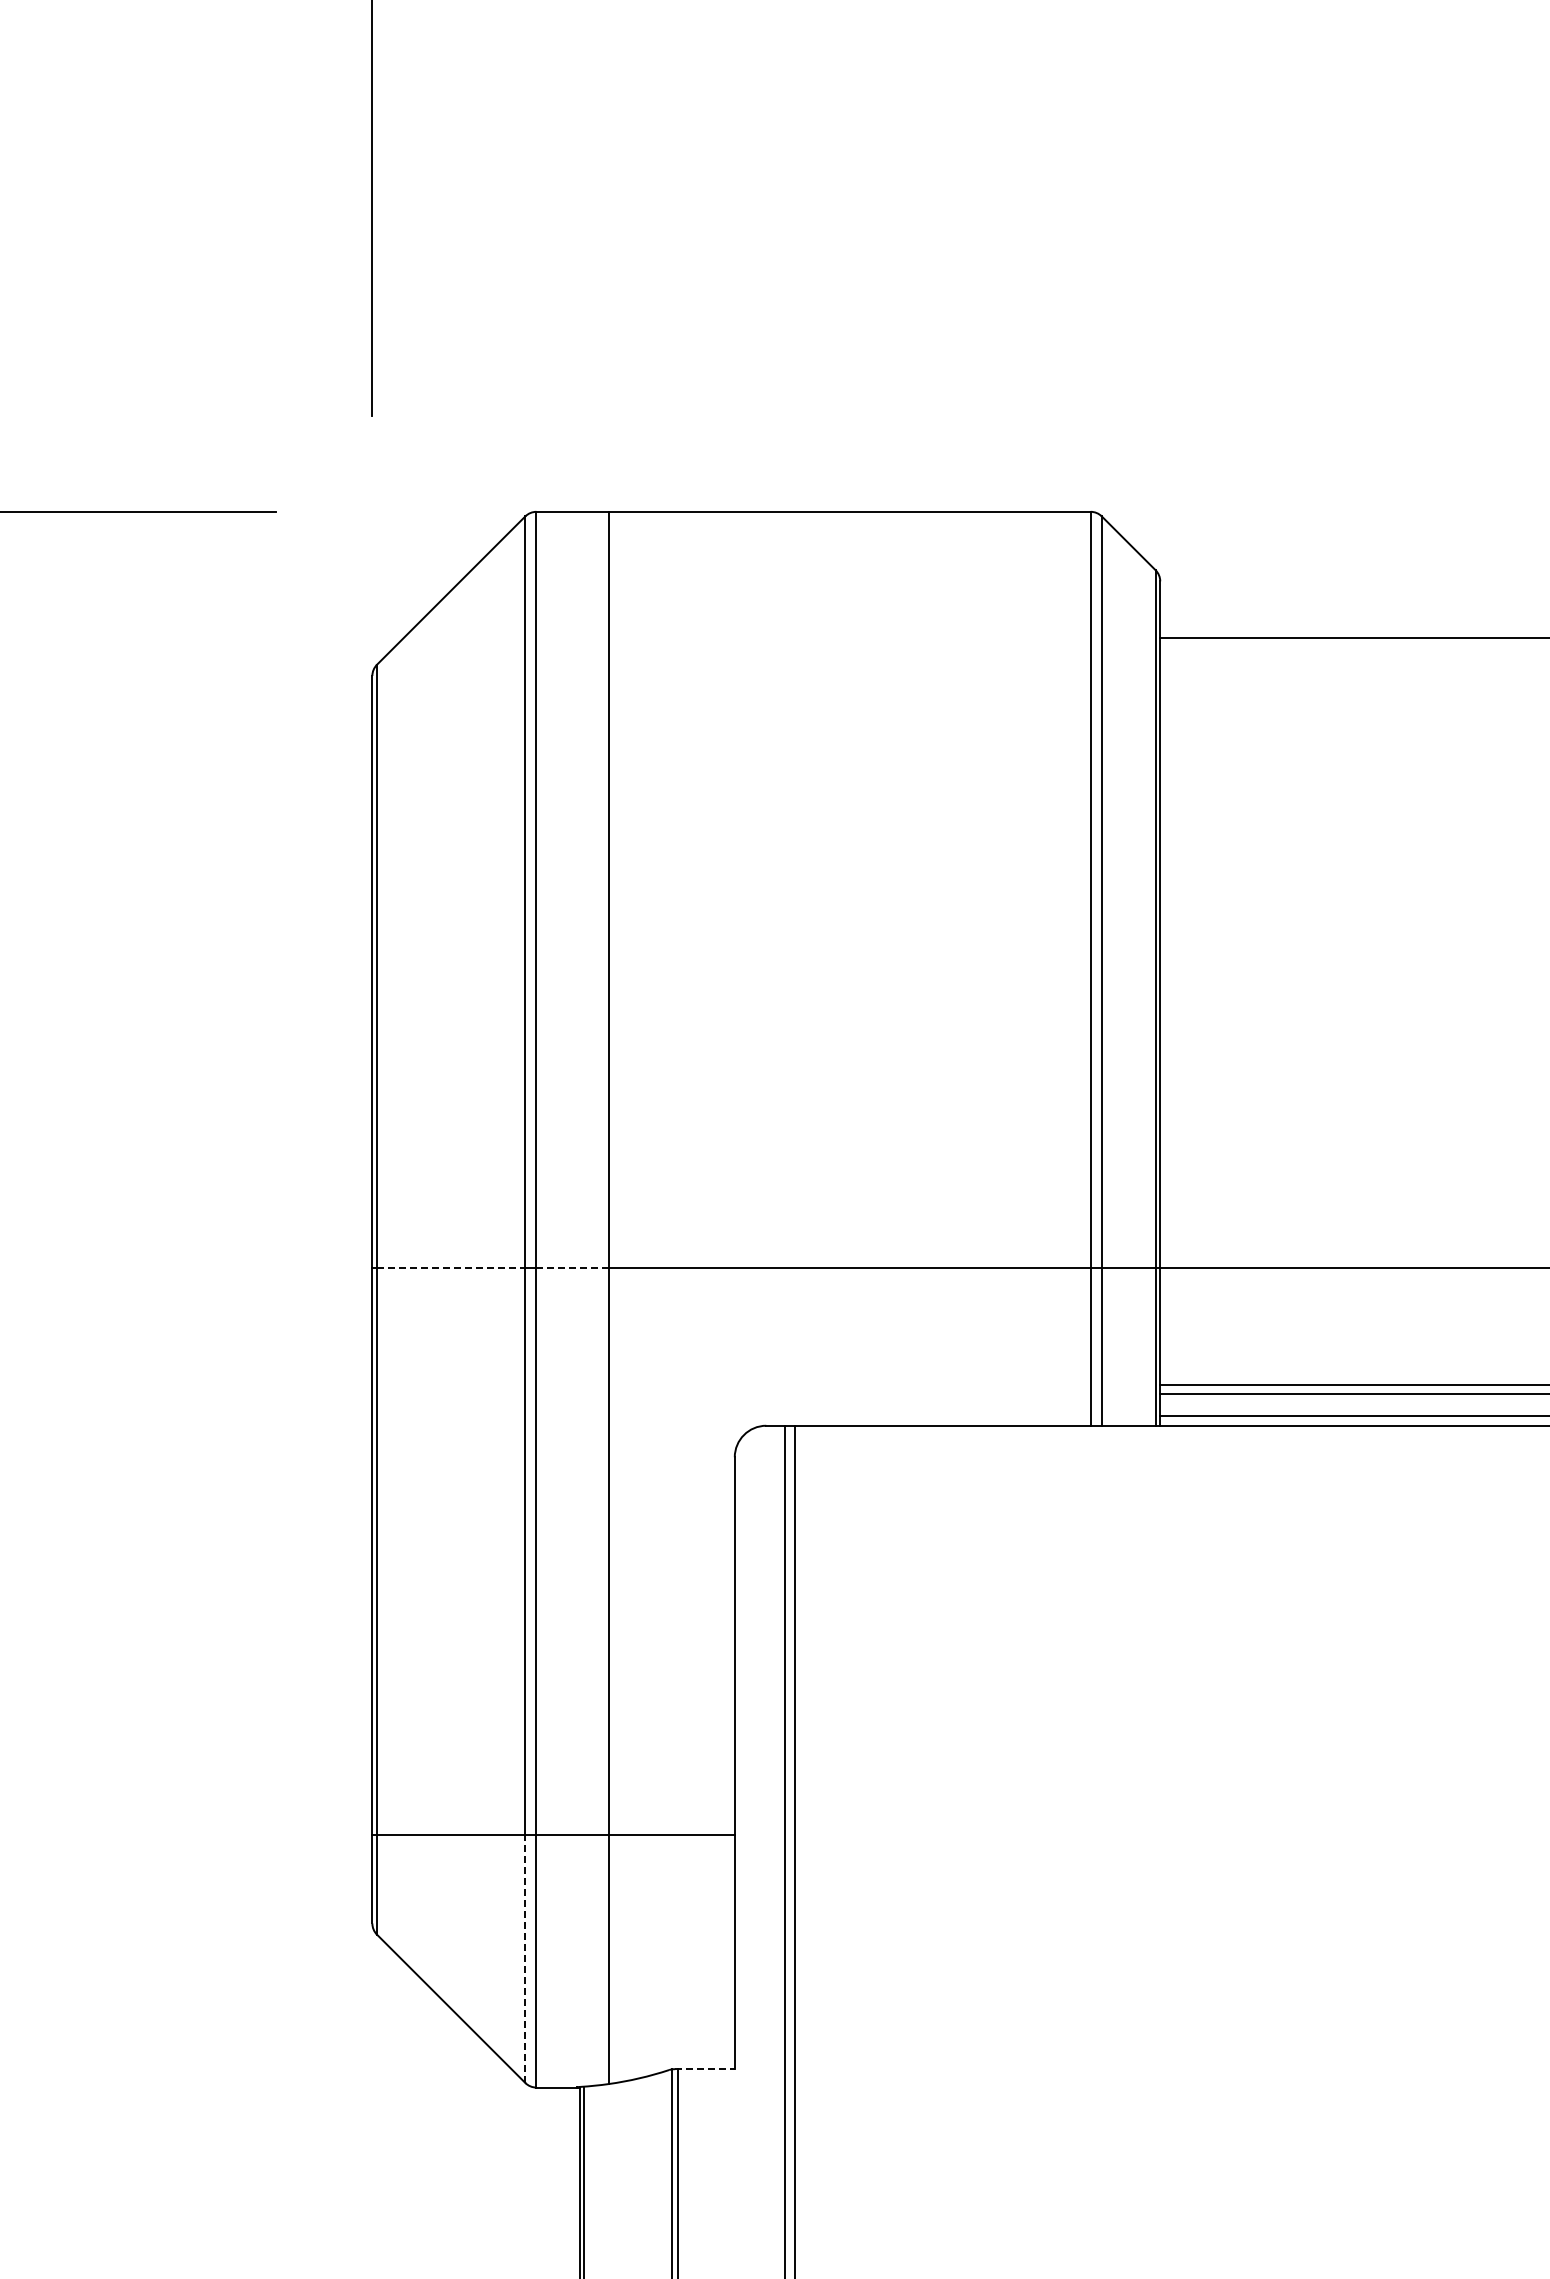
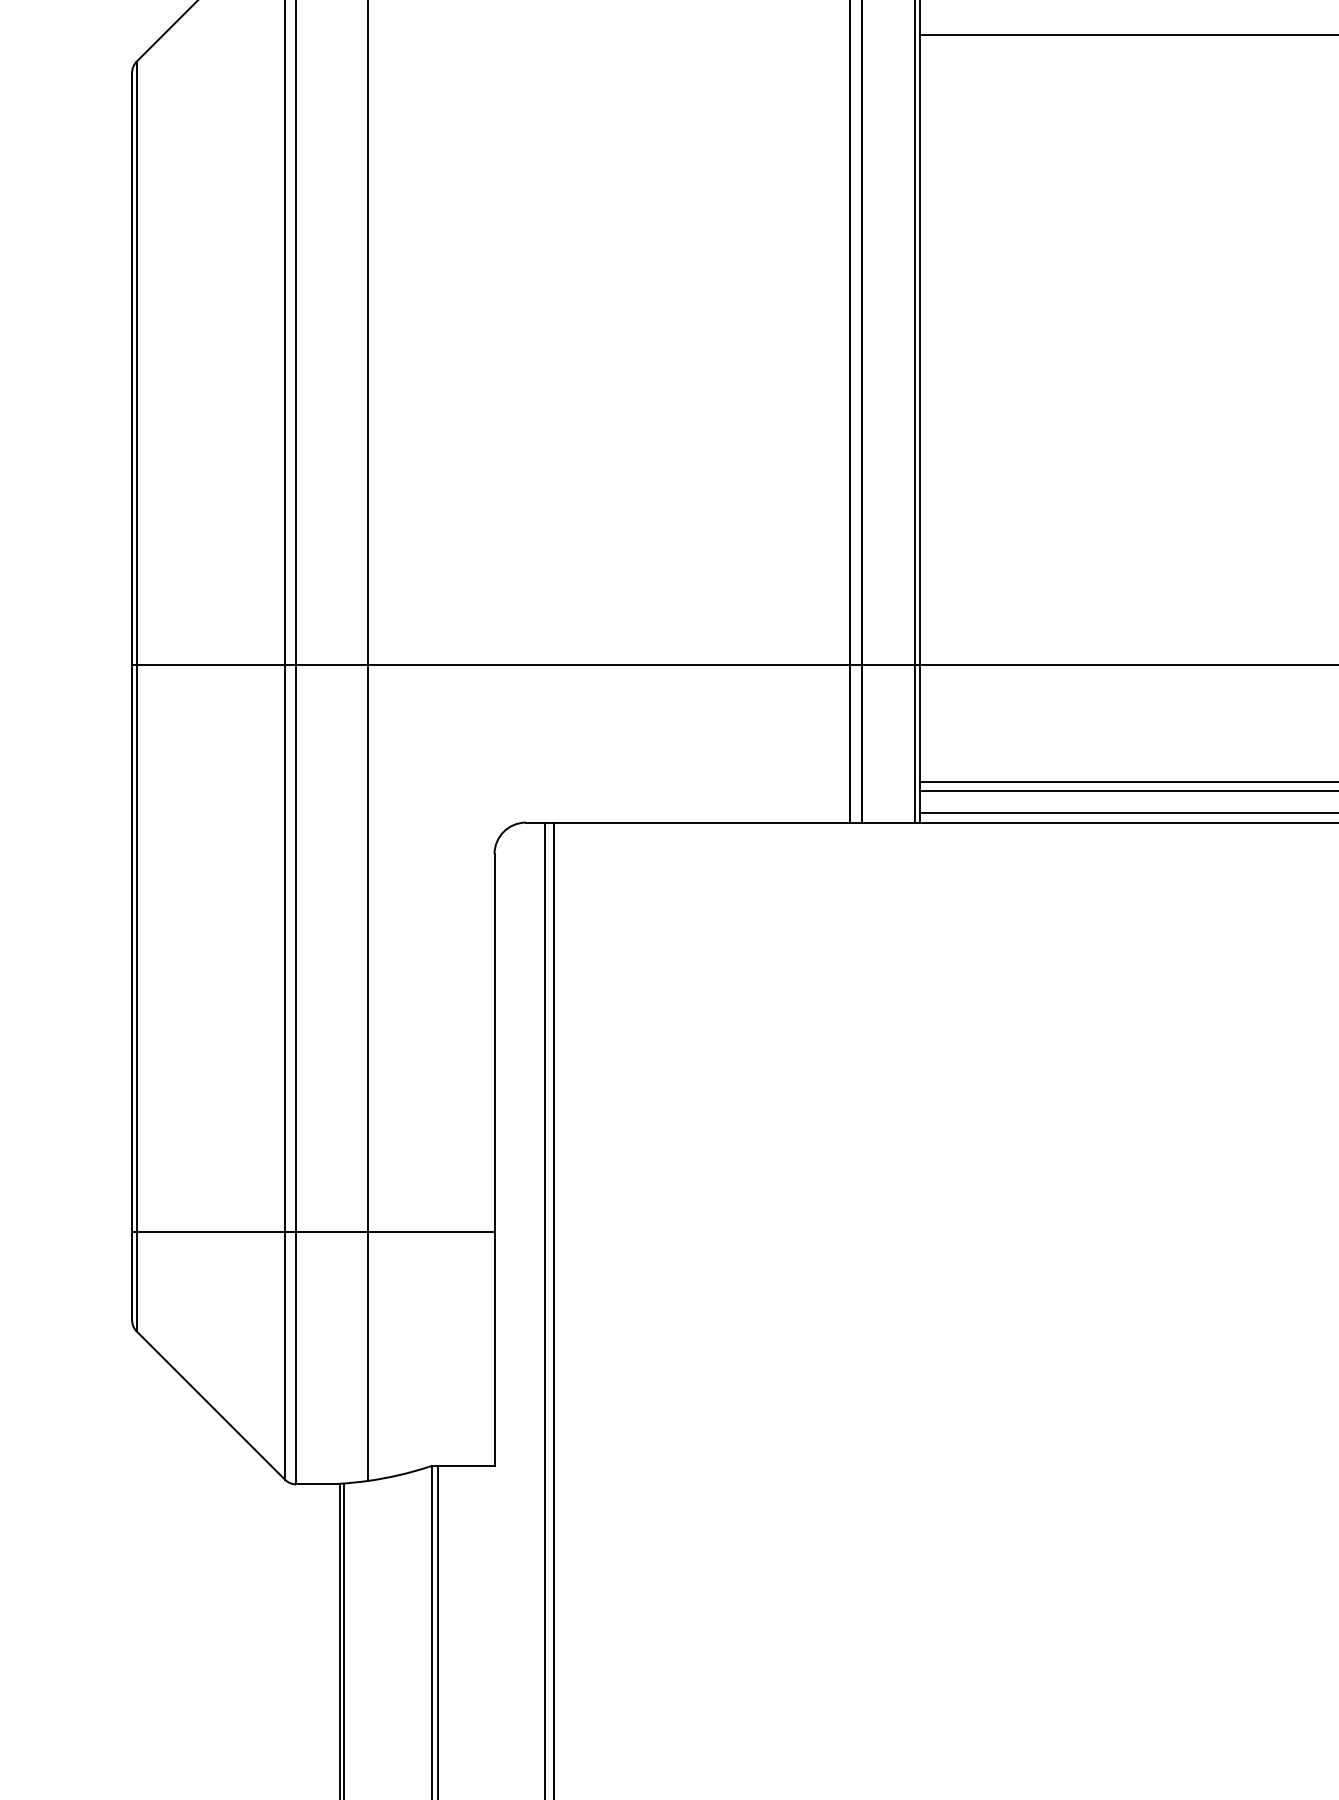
line: (451, 1268) -> (211, 665), dashed -> solid
line: (572, 1268) -> (332, 665), dashed -> solid
line: (525, 1959) -> (285, 1356), dashed -> solid
line: (704, 2069) -> (464, 1466), dashed -> solid

